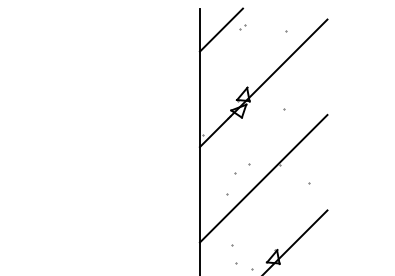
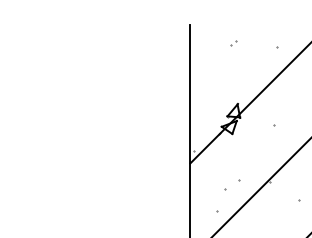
line: (220, 29) -> (210, 45), removed

